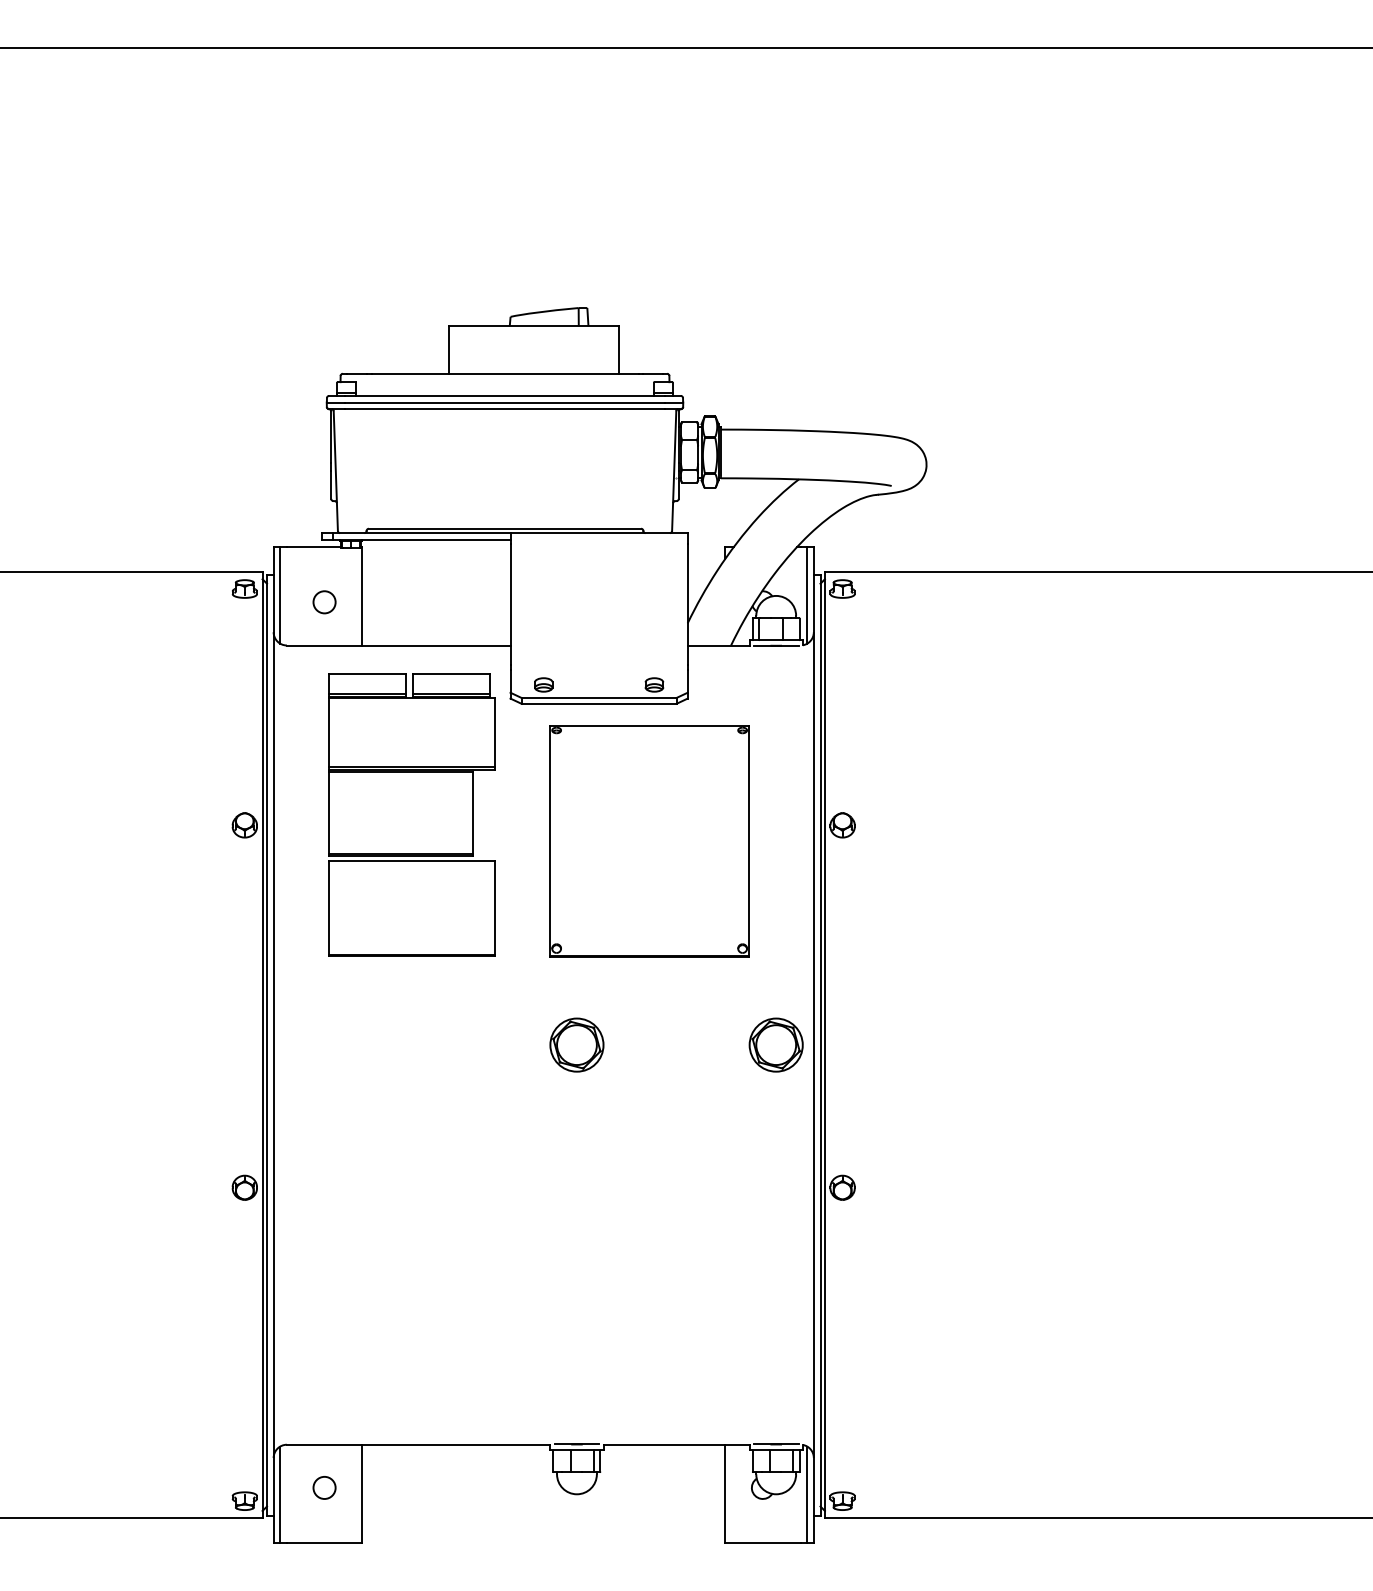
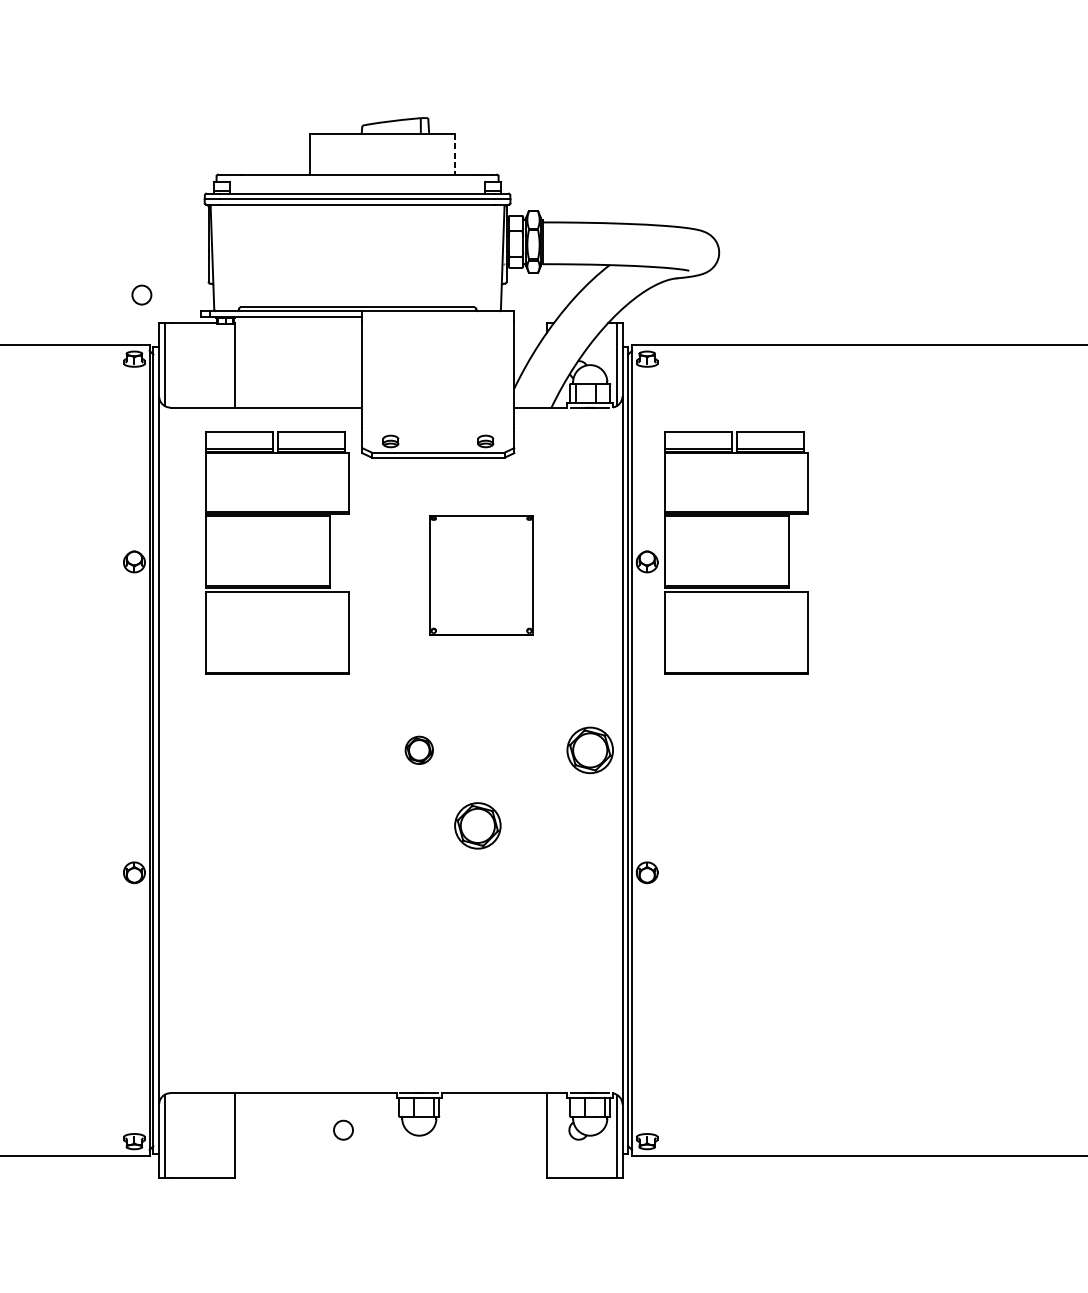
line: (618, 349) -> (454, 153), solid -> dashed
circle: (324, 602) -> (141, 295), moved
part: (946, 814) -> (736, 552), added
part: (649, 841) -> (481, 575), size x0.6
part: (576, 1044) -> (418, 749), size x0.6
part: (644, 1132) -> (477, 825), added
circle: (324, 1487) -> (343, 1129), moved

